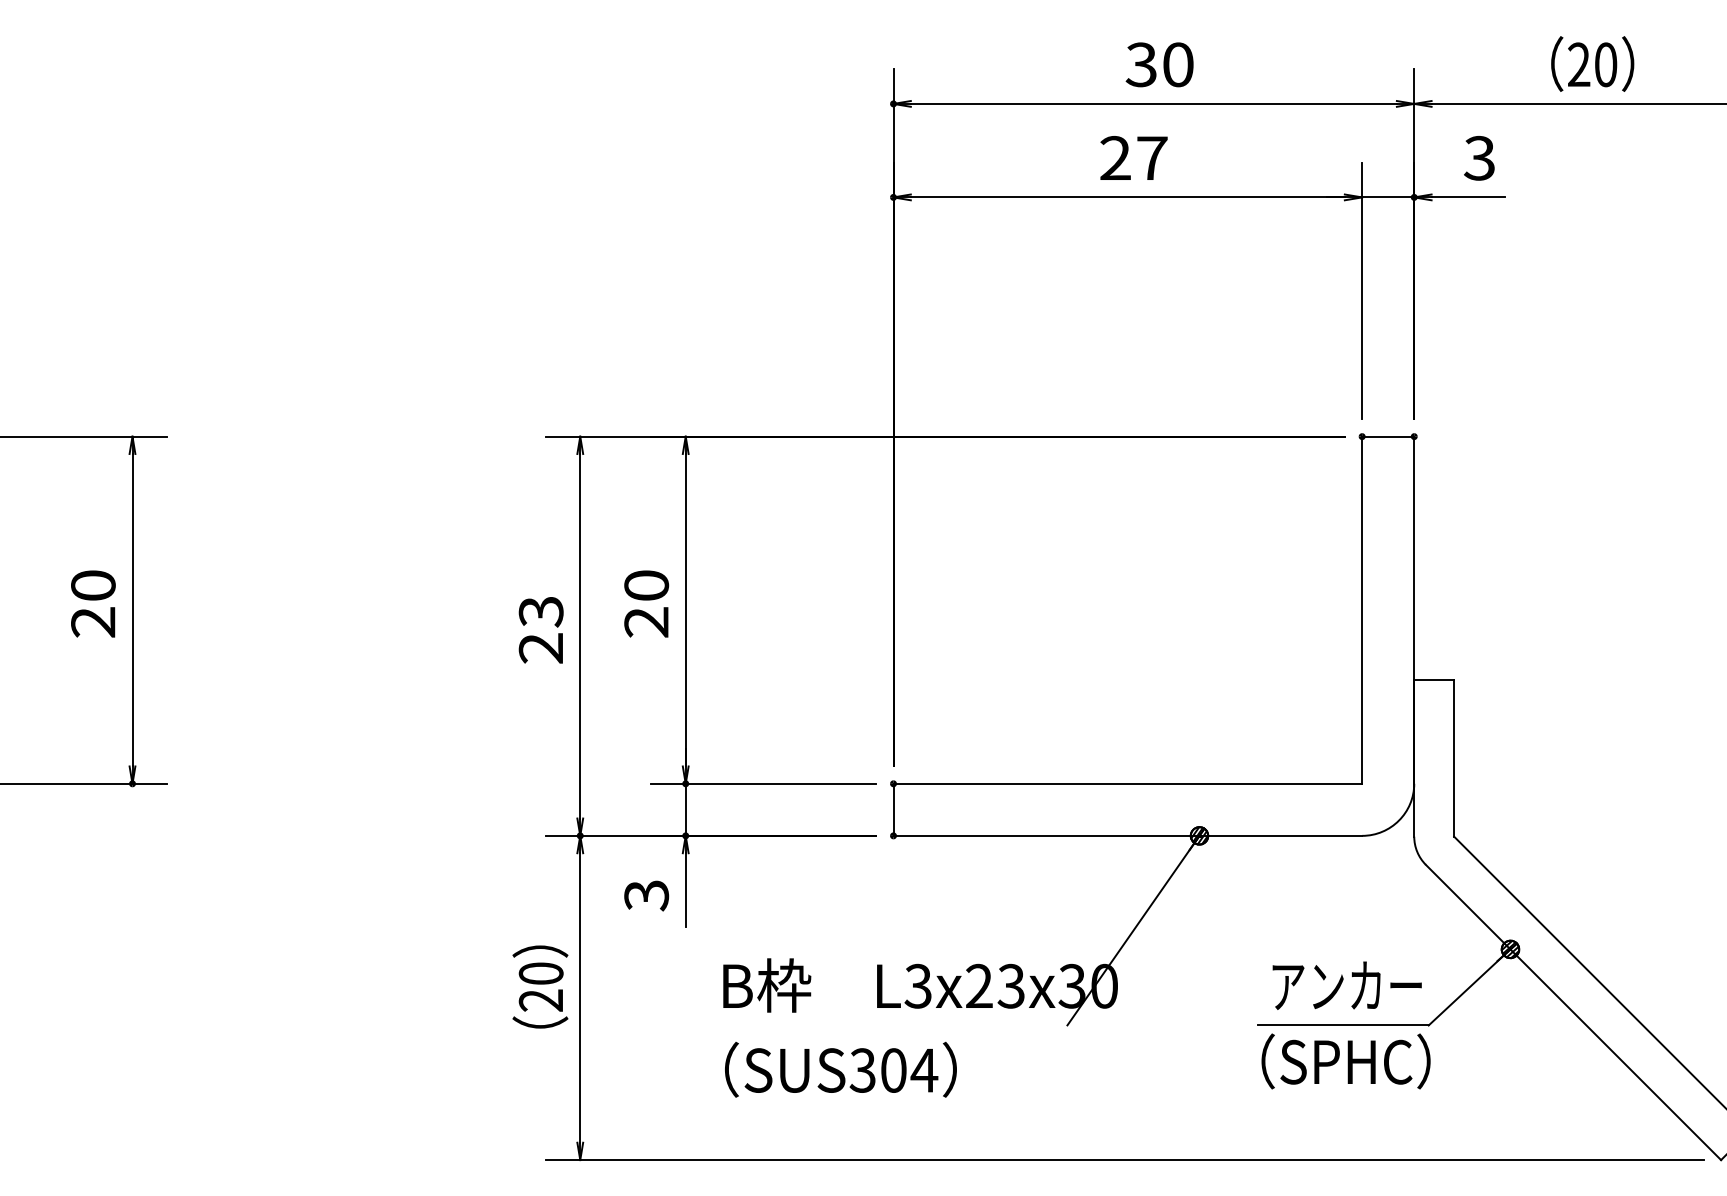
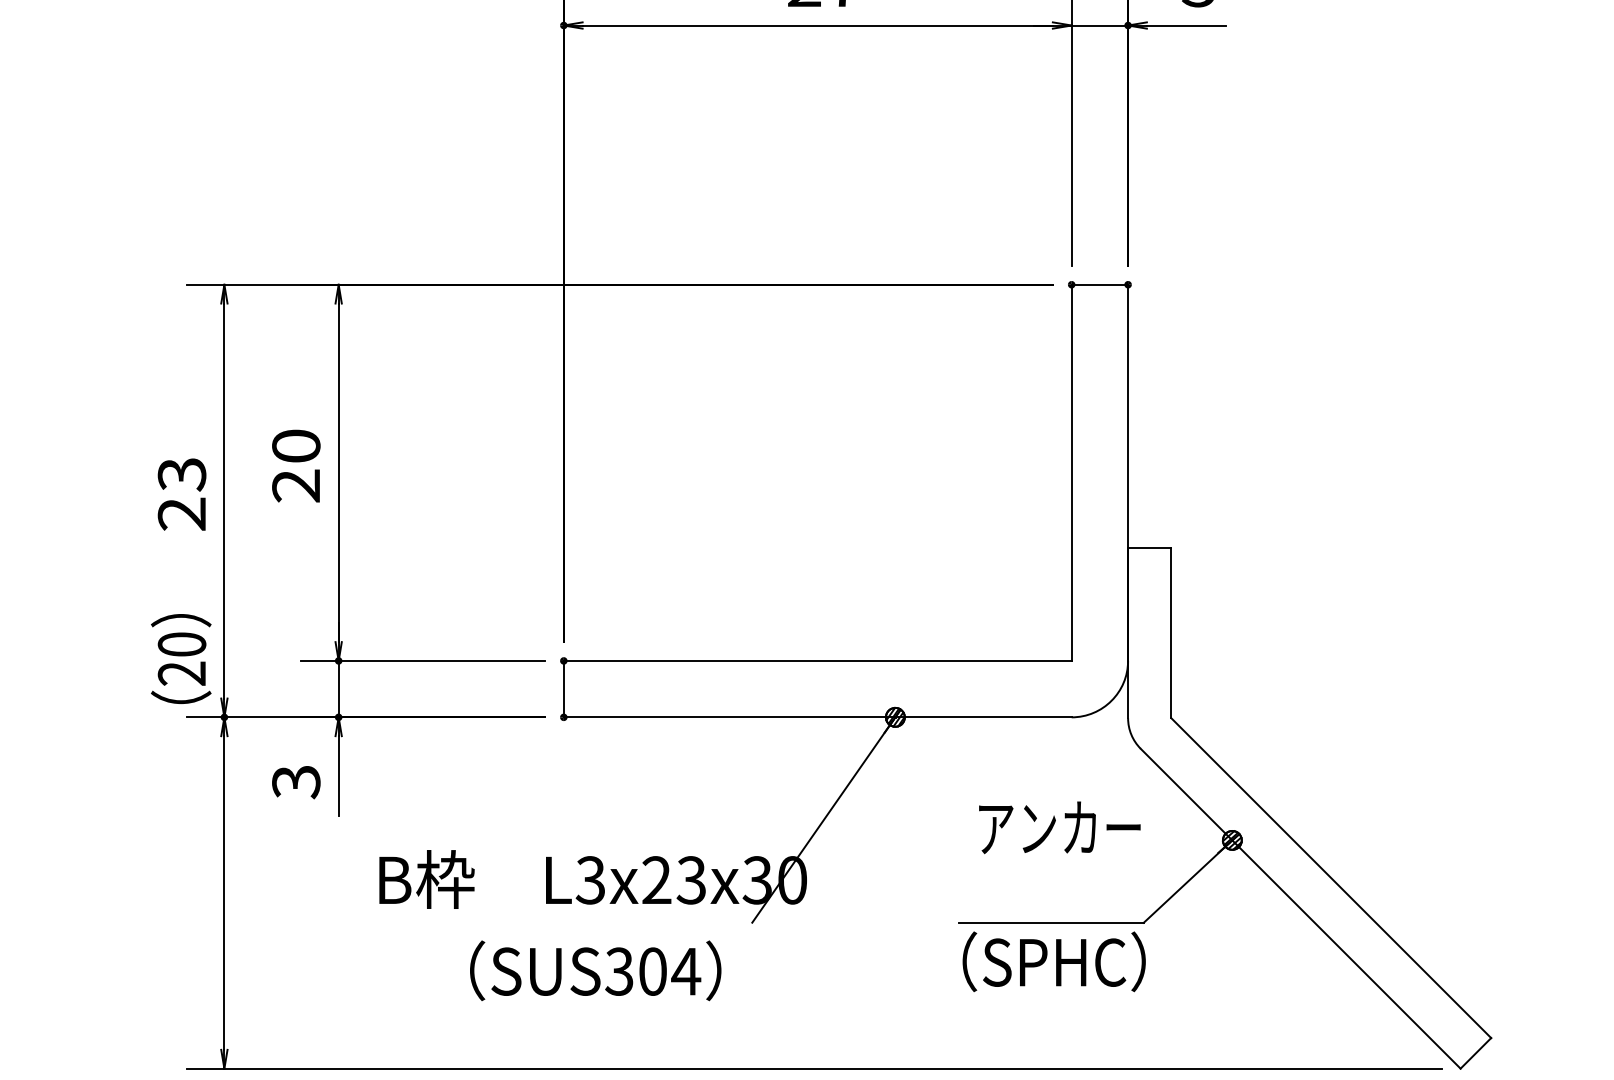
text: (1346, 985) -> (1059, 827), moved
text: (540, 986) -> (181, 658), moved
text: (840, 1069) -> (595, 970), moved

